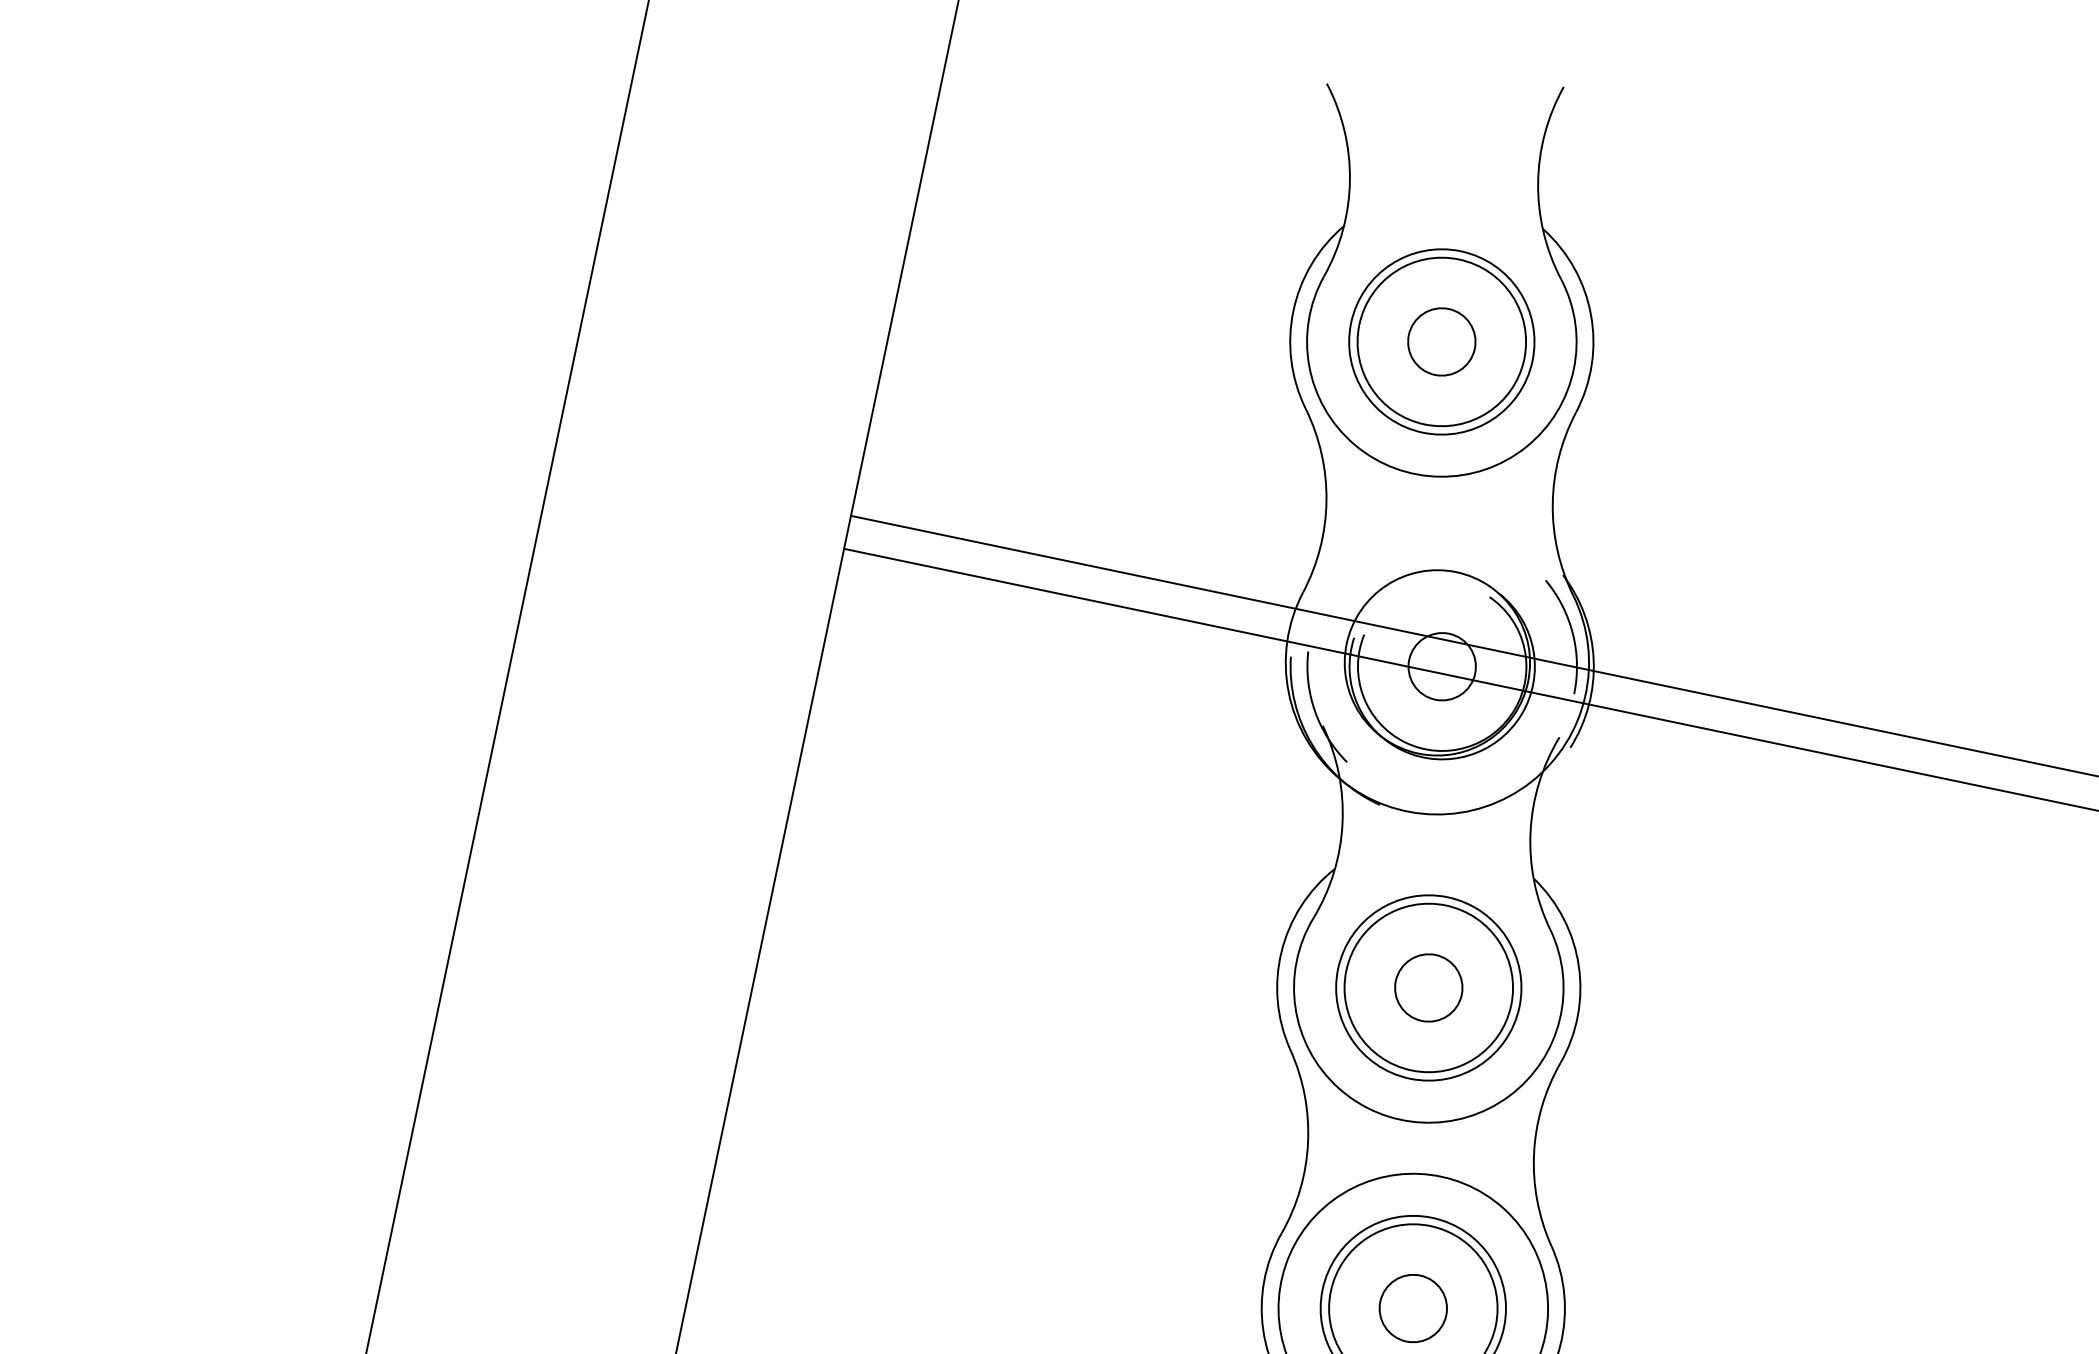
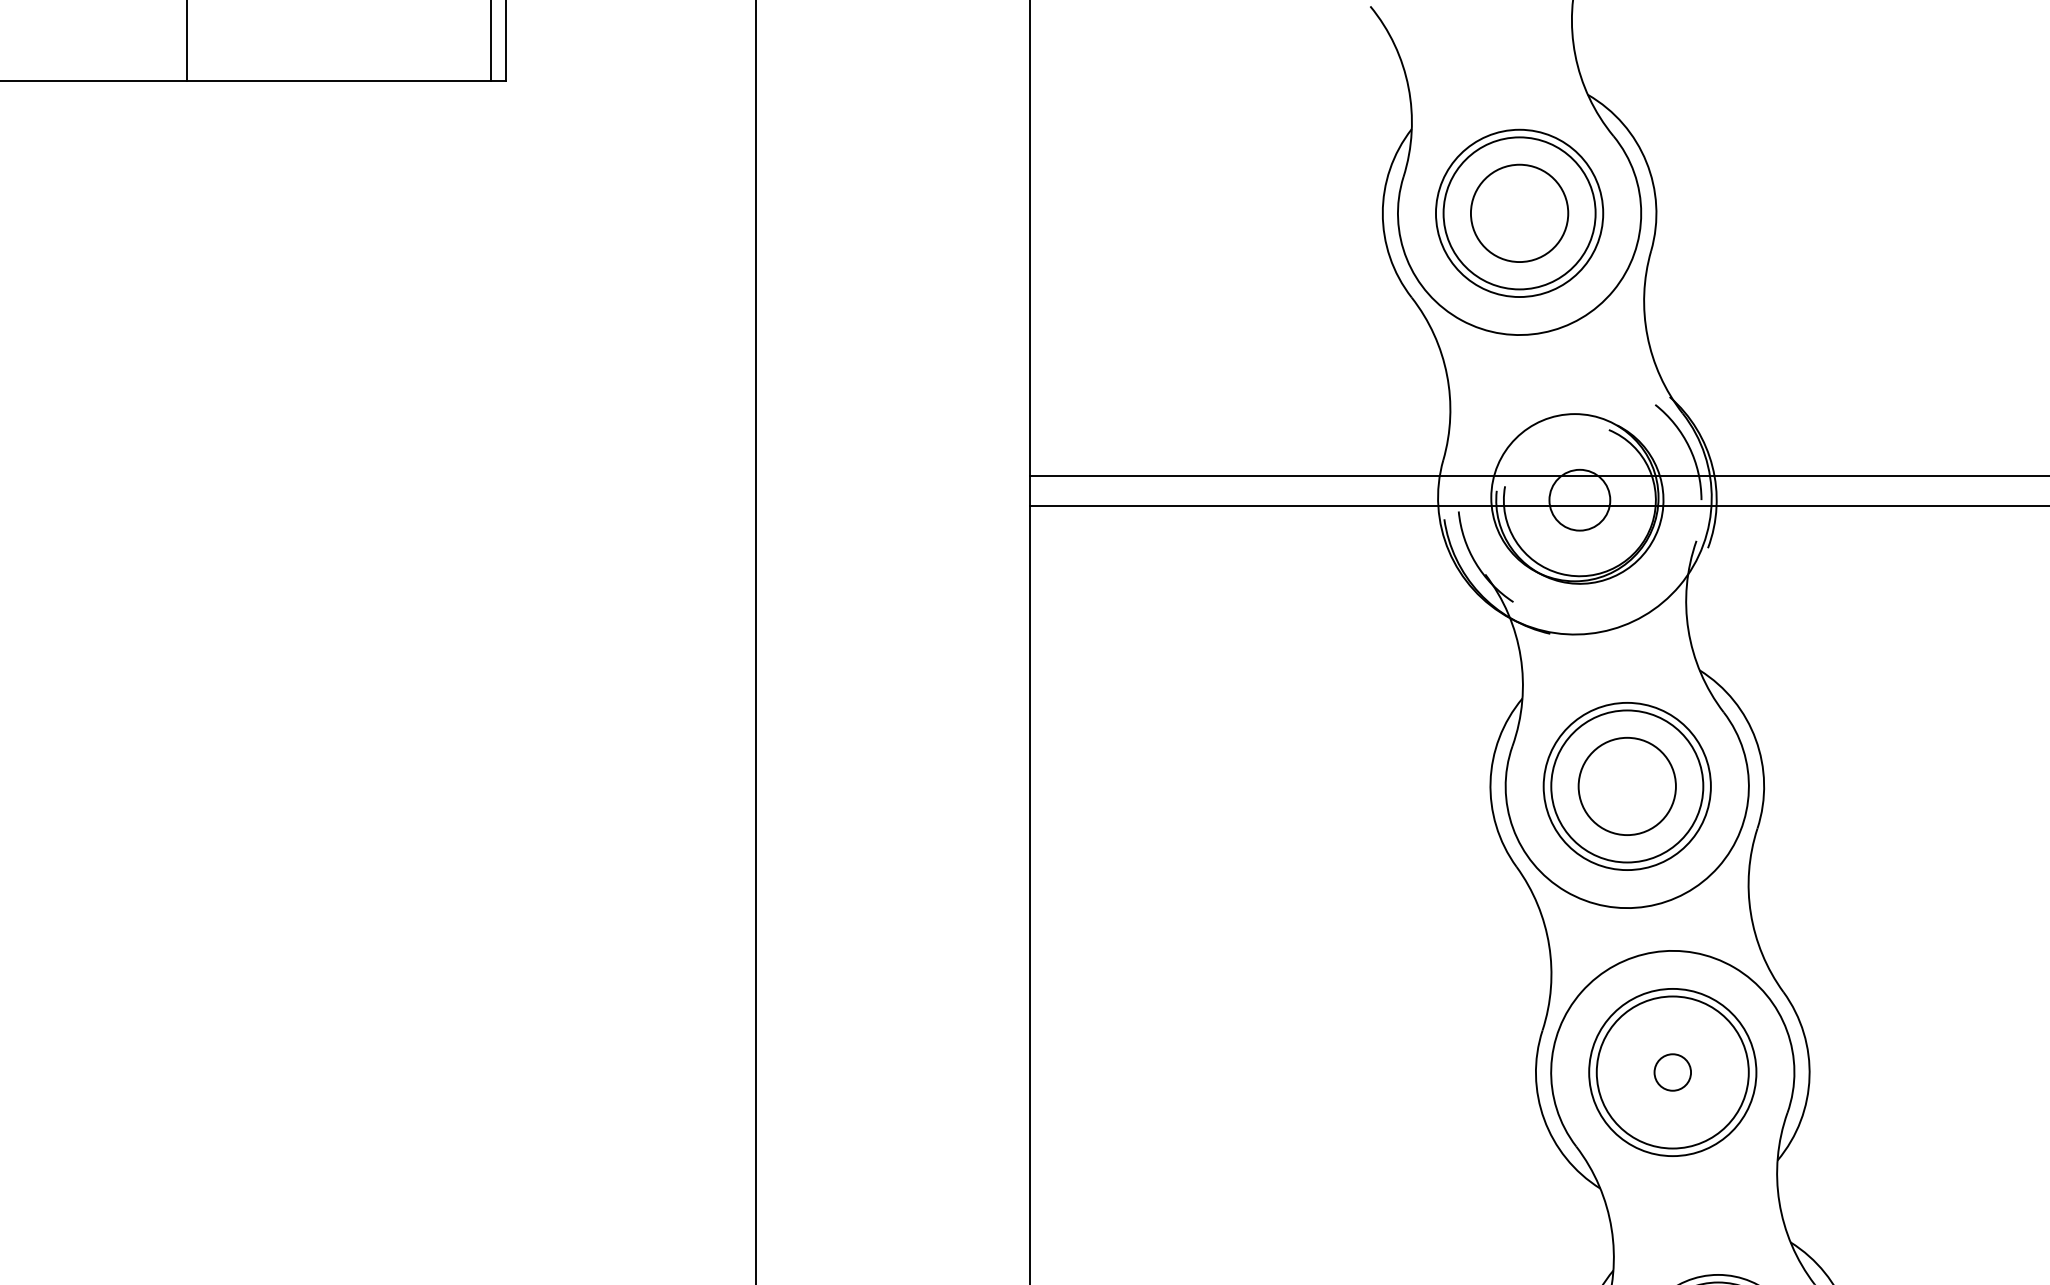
circle: (1441, 342) -> (1519, 213), size x1.6
circle: (1427, 987) -> (1626, 786), size x1.6
circle: (1413, 1308) -> (1672, 1072), size x0.6

